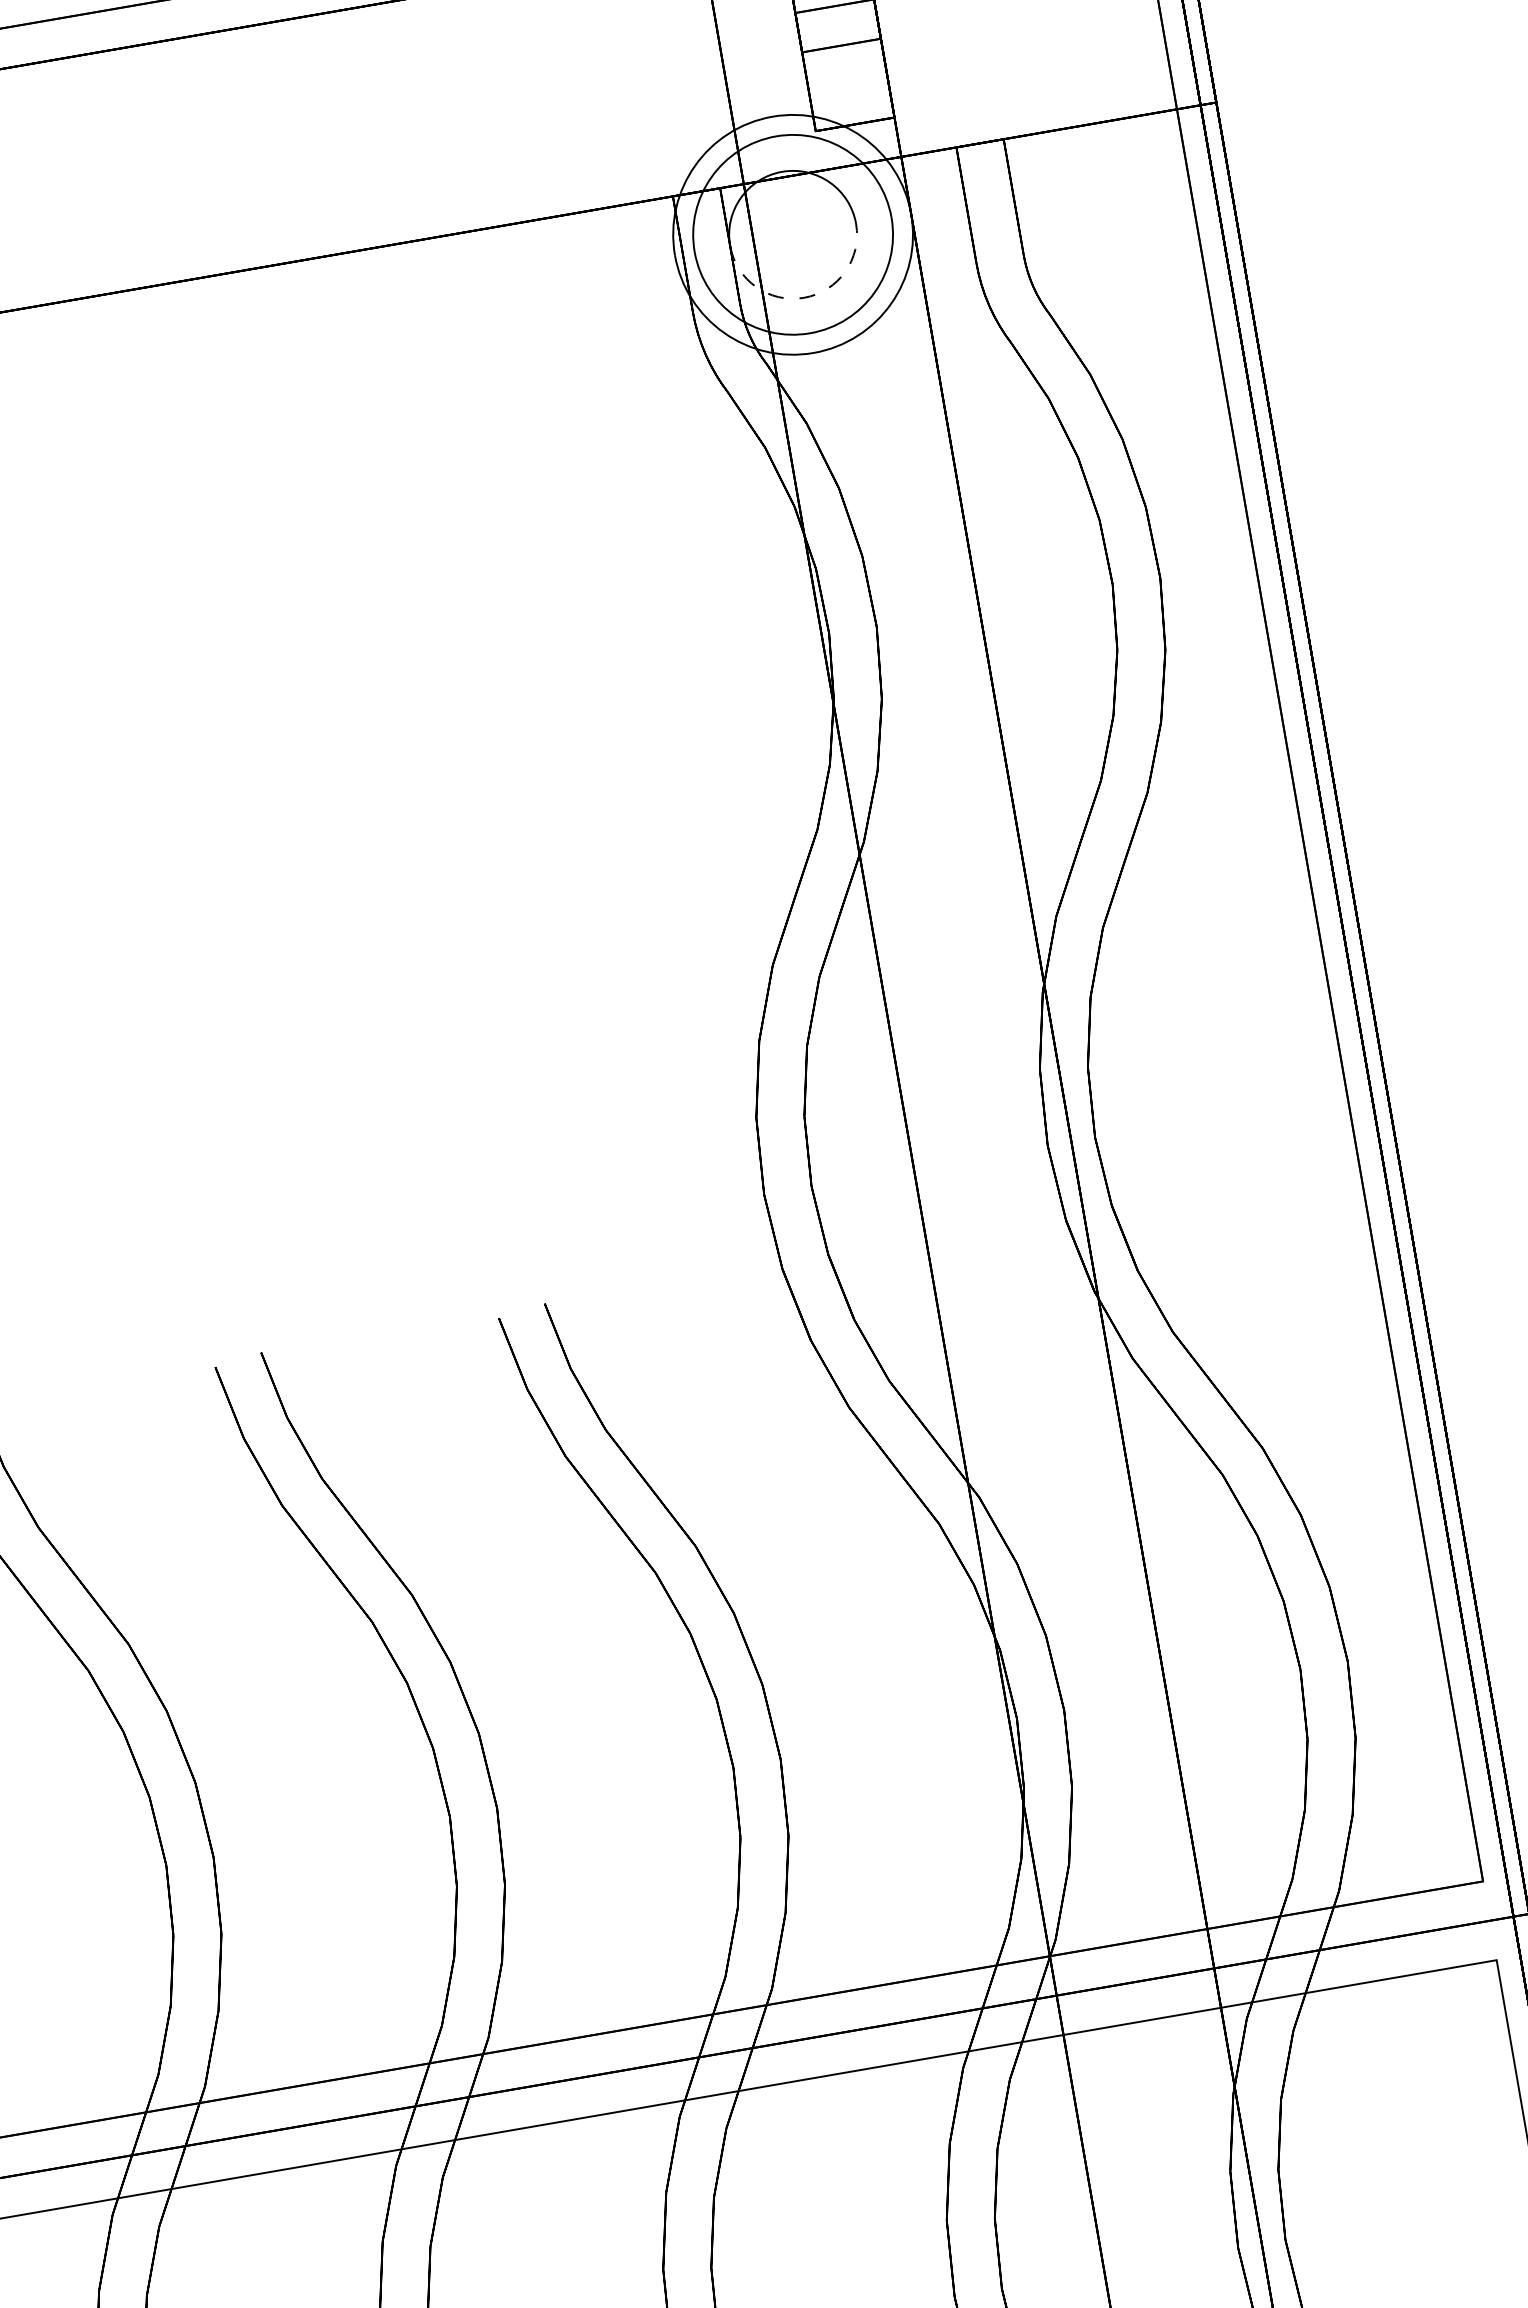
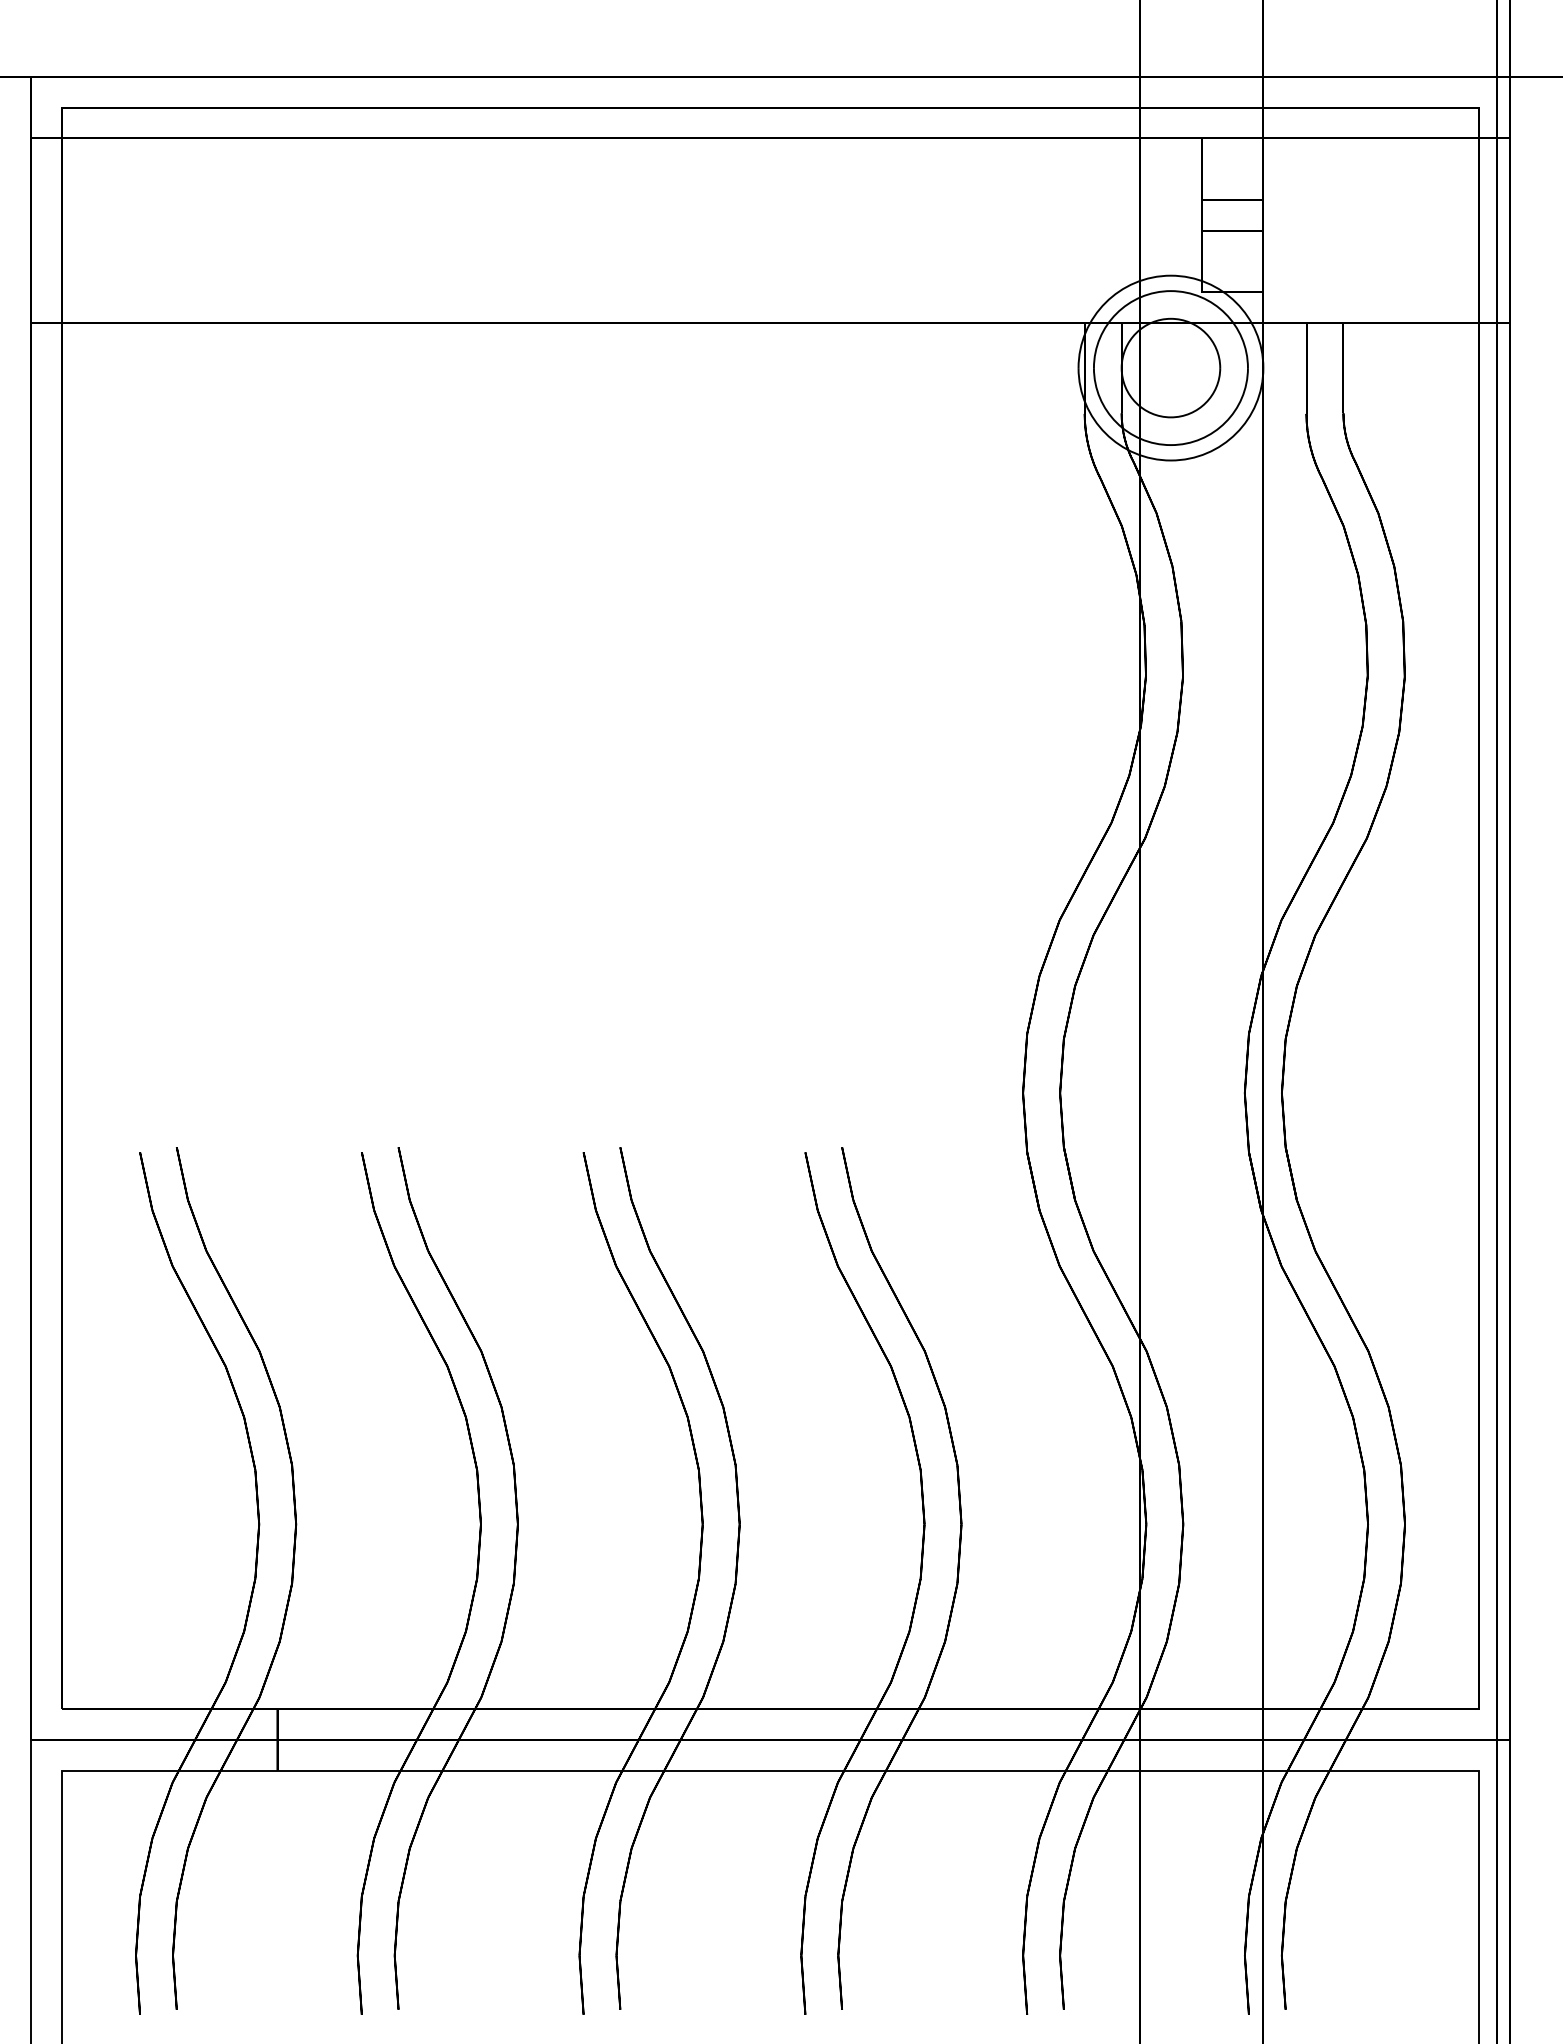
arc: (803, 298) -> (1170, 417), dashed -> solid

